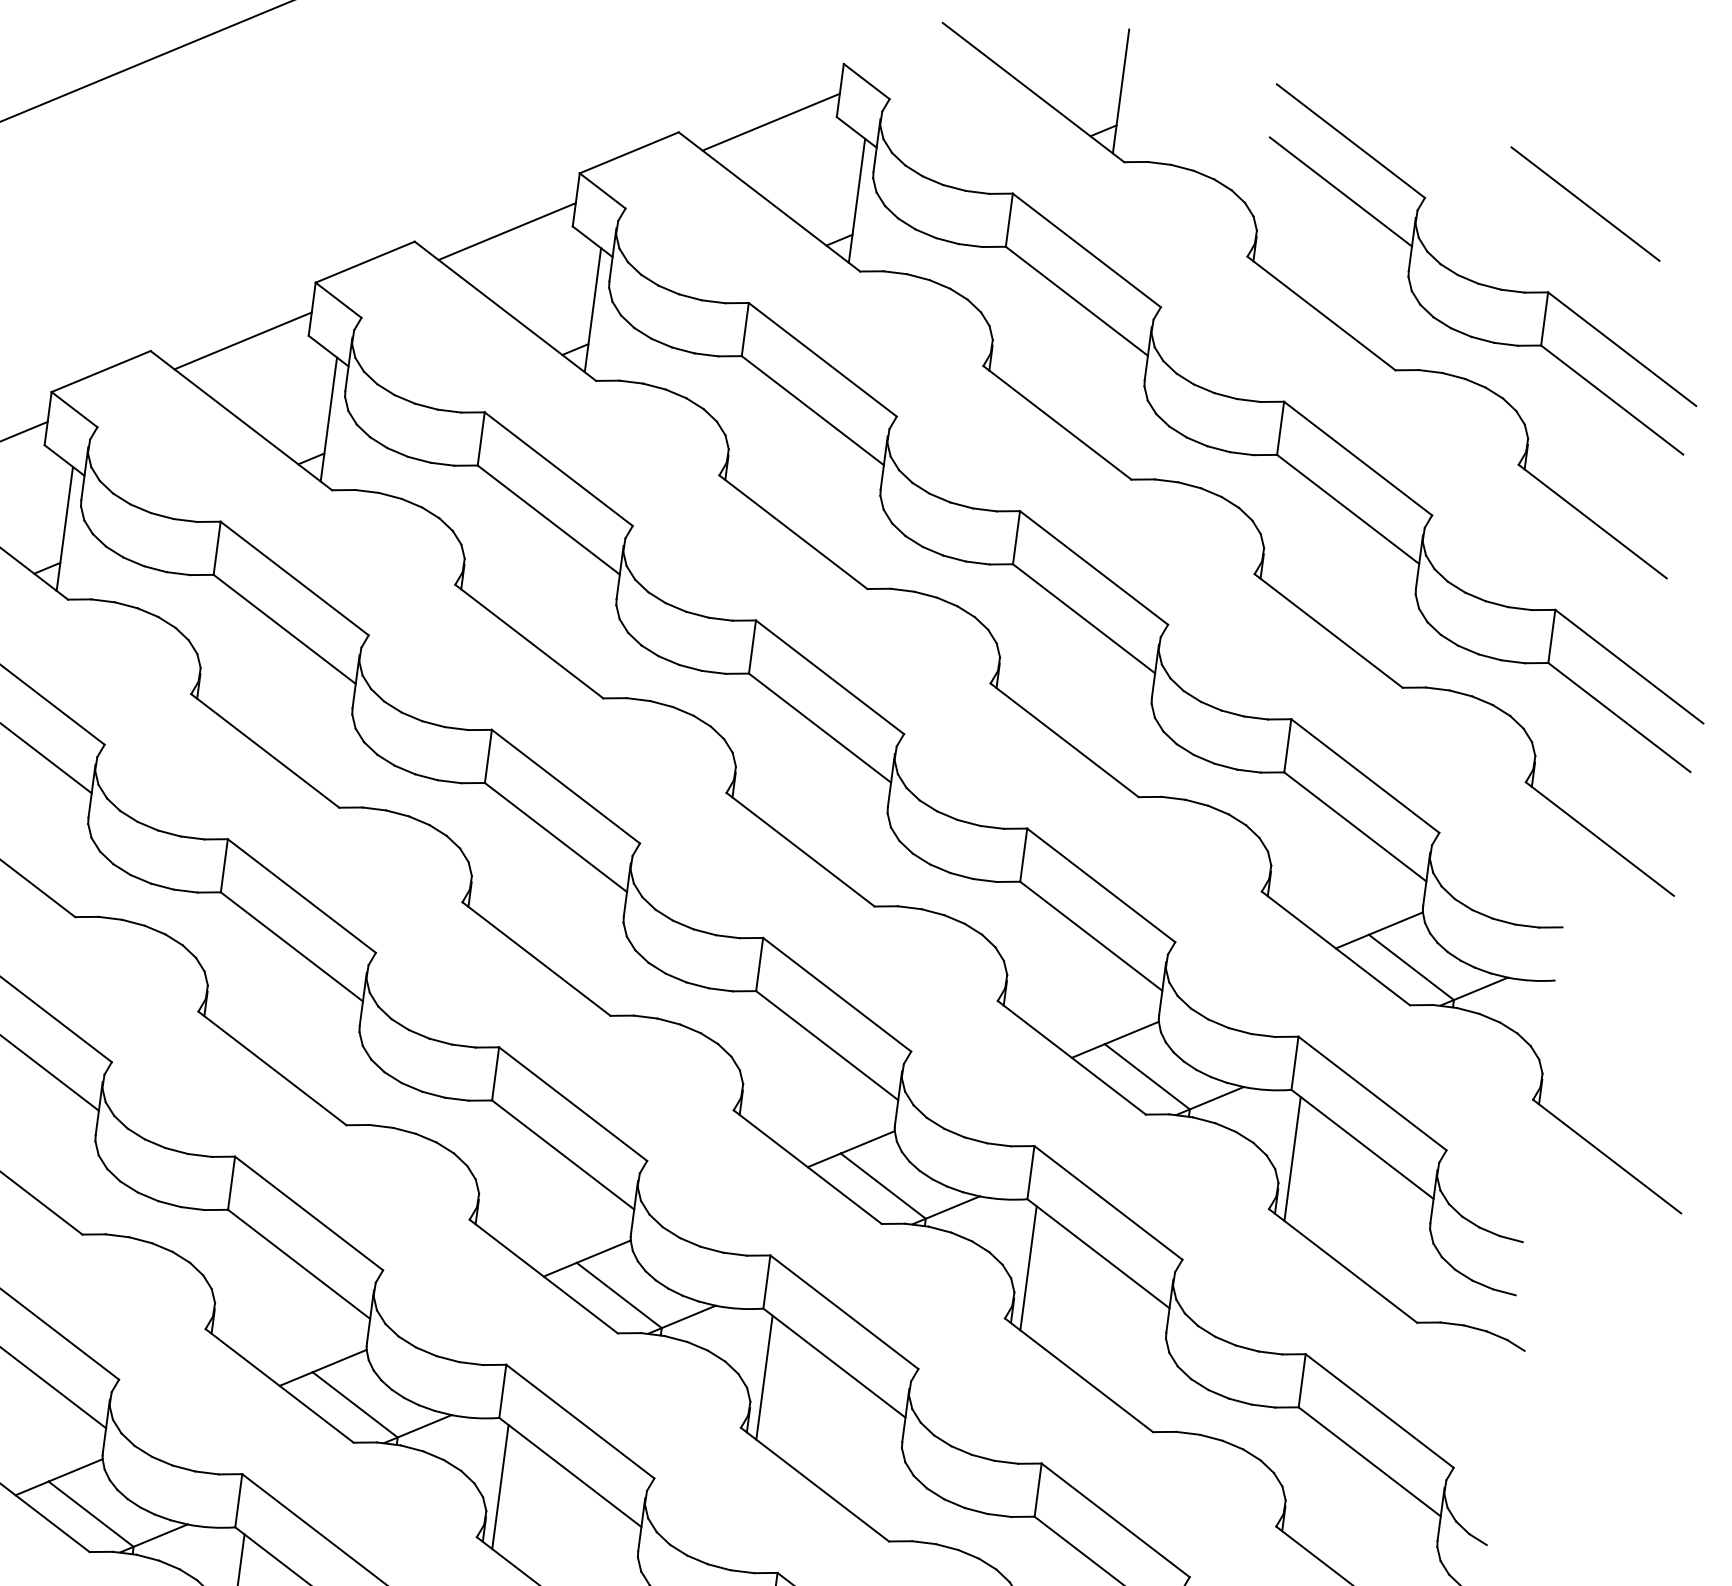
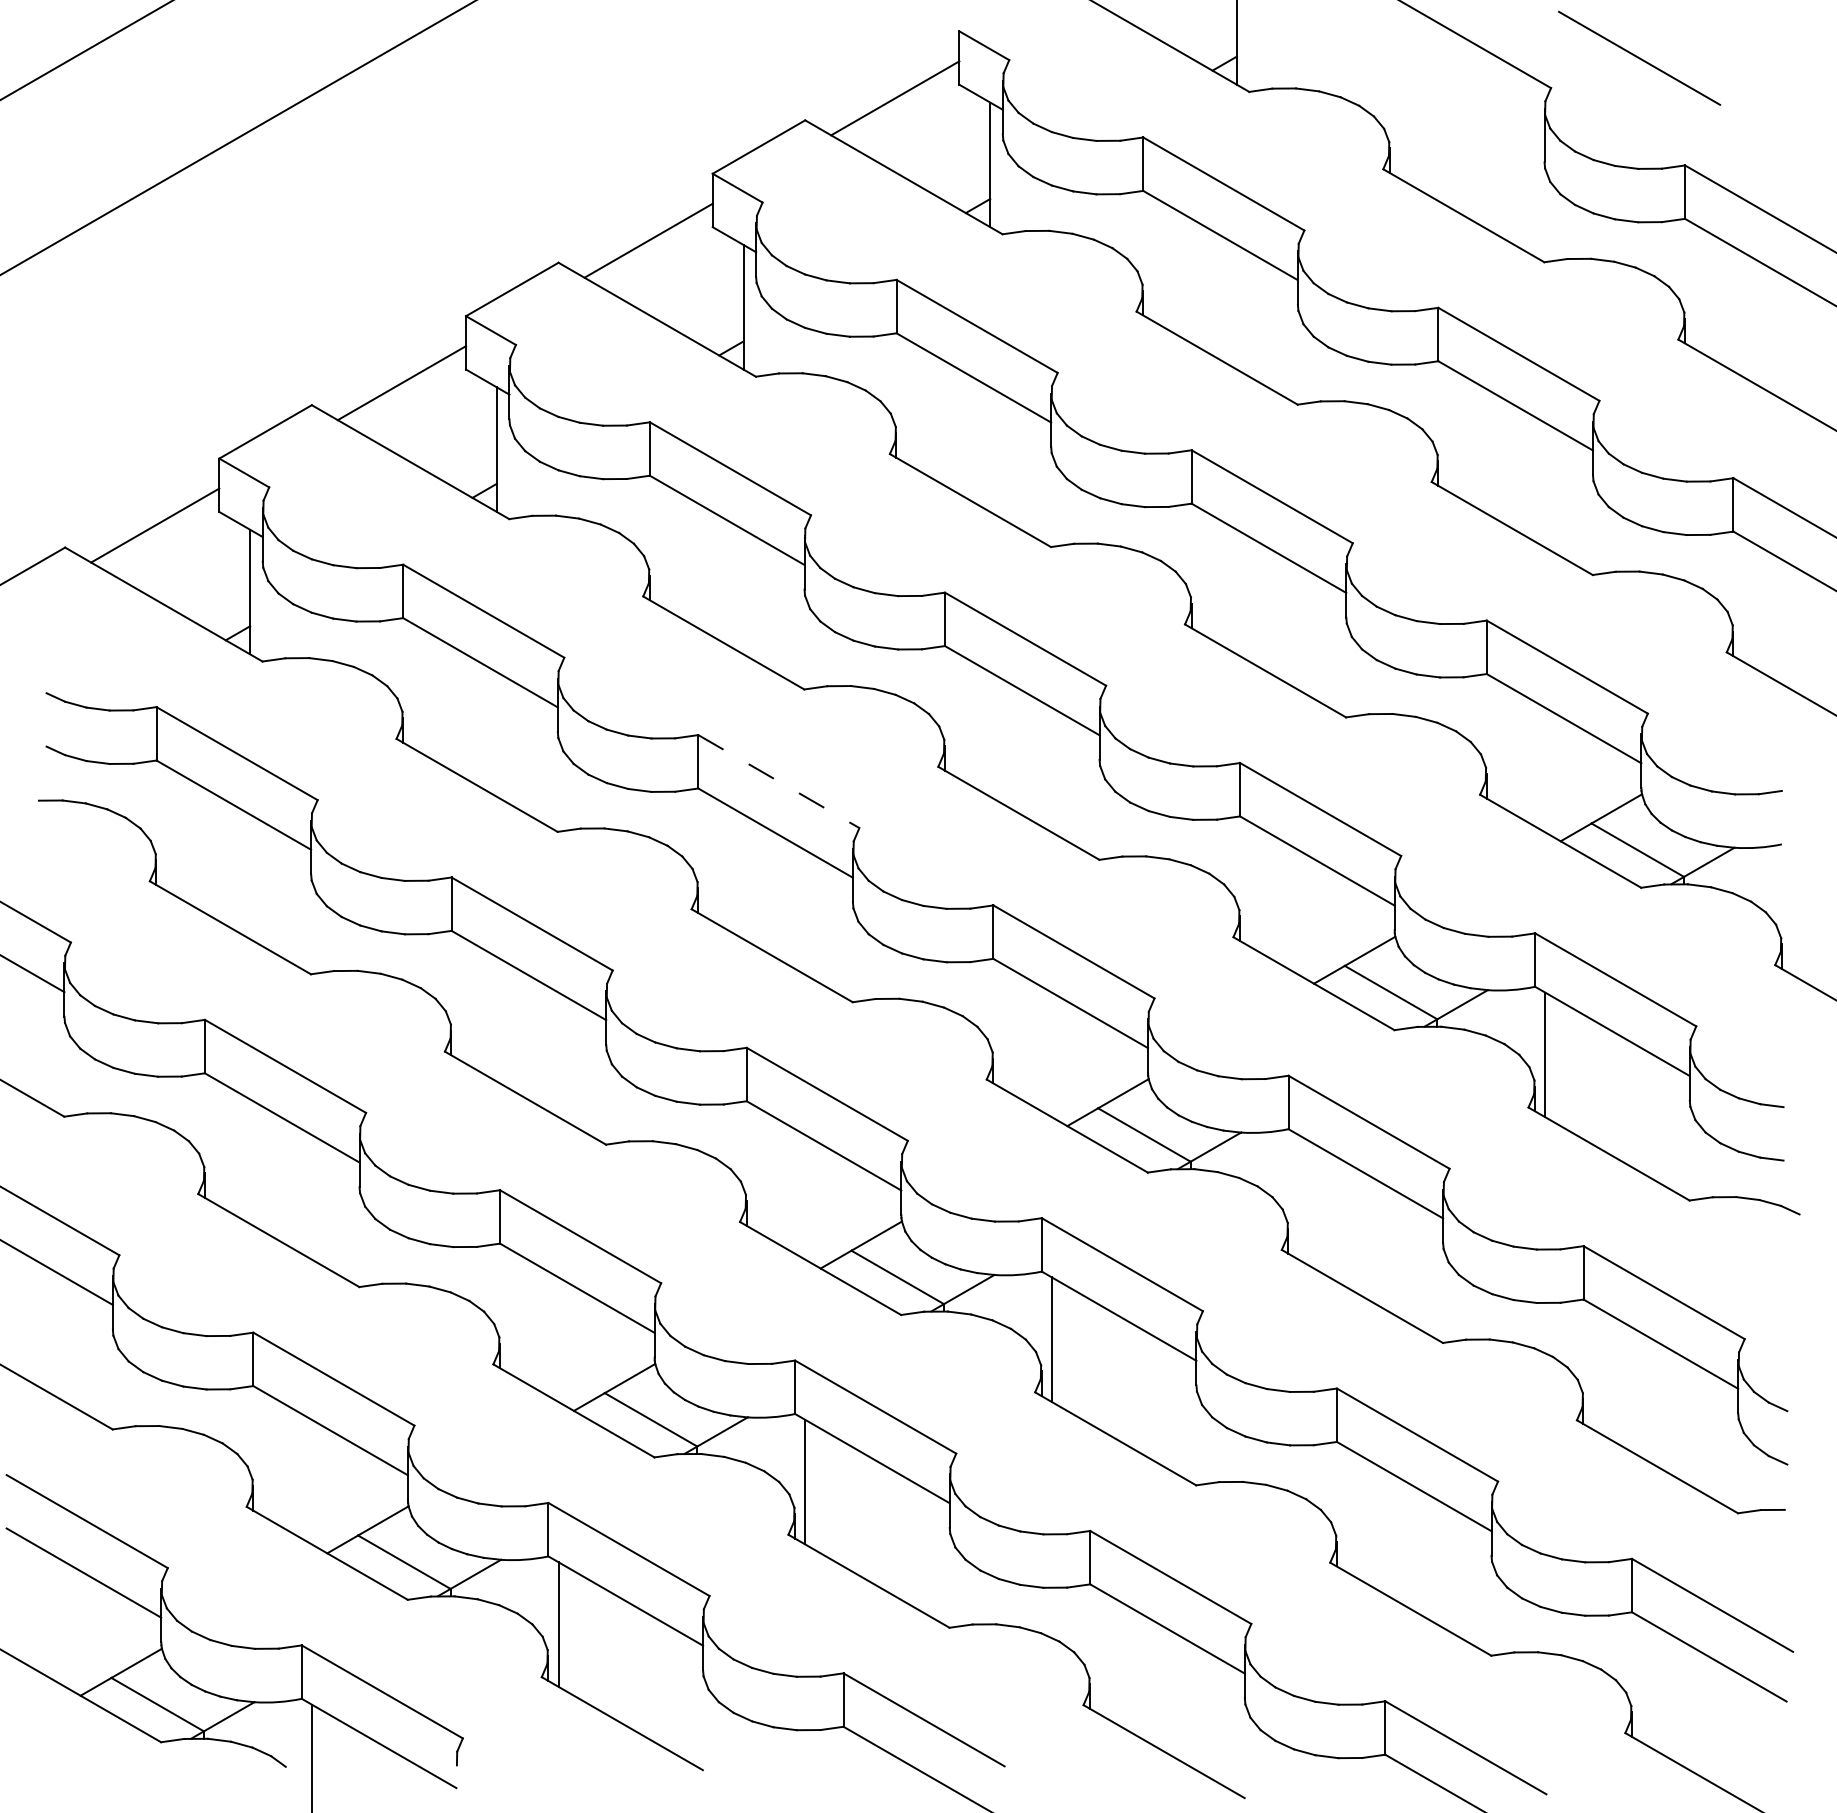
line: (1340, 191) -> (1466, 92), removed
line: (1585, 203) -> (1639, 57), moved
line: (565, 786) -> (778, 781), solid -> dashed
line: (1028, 1268) -> (1298, 1197), removed

